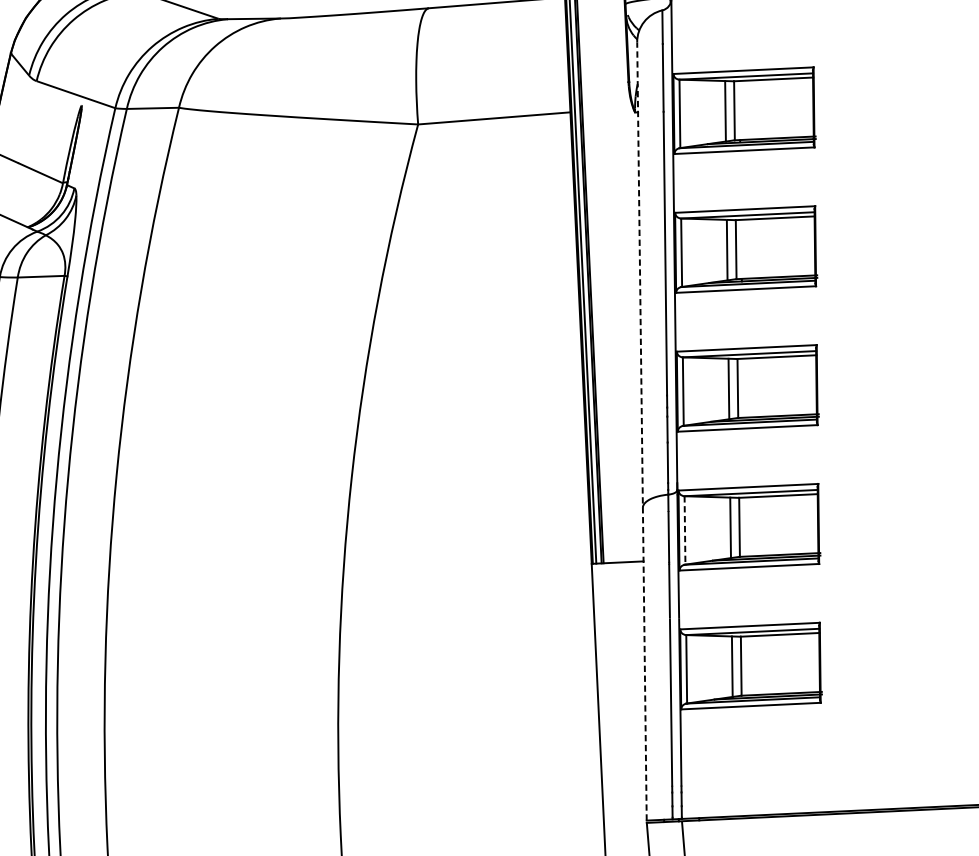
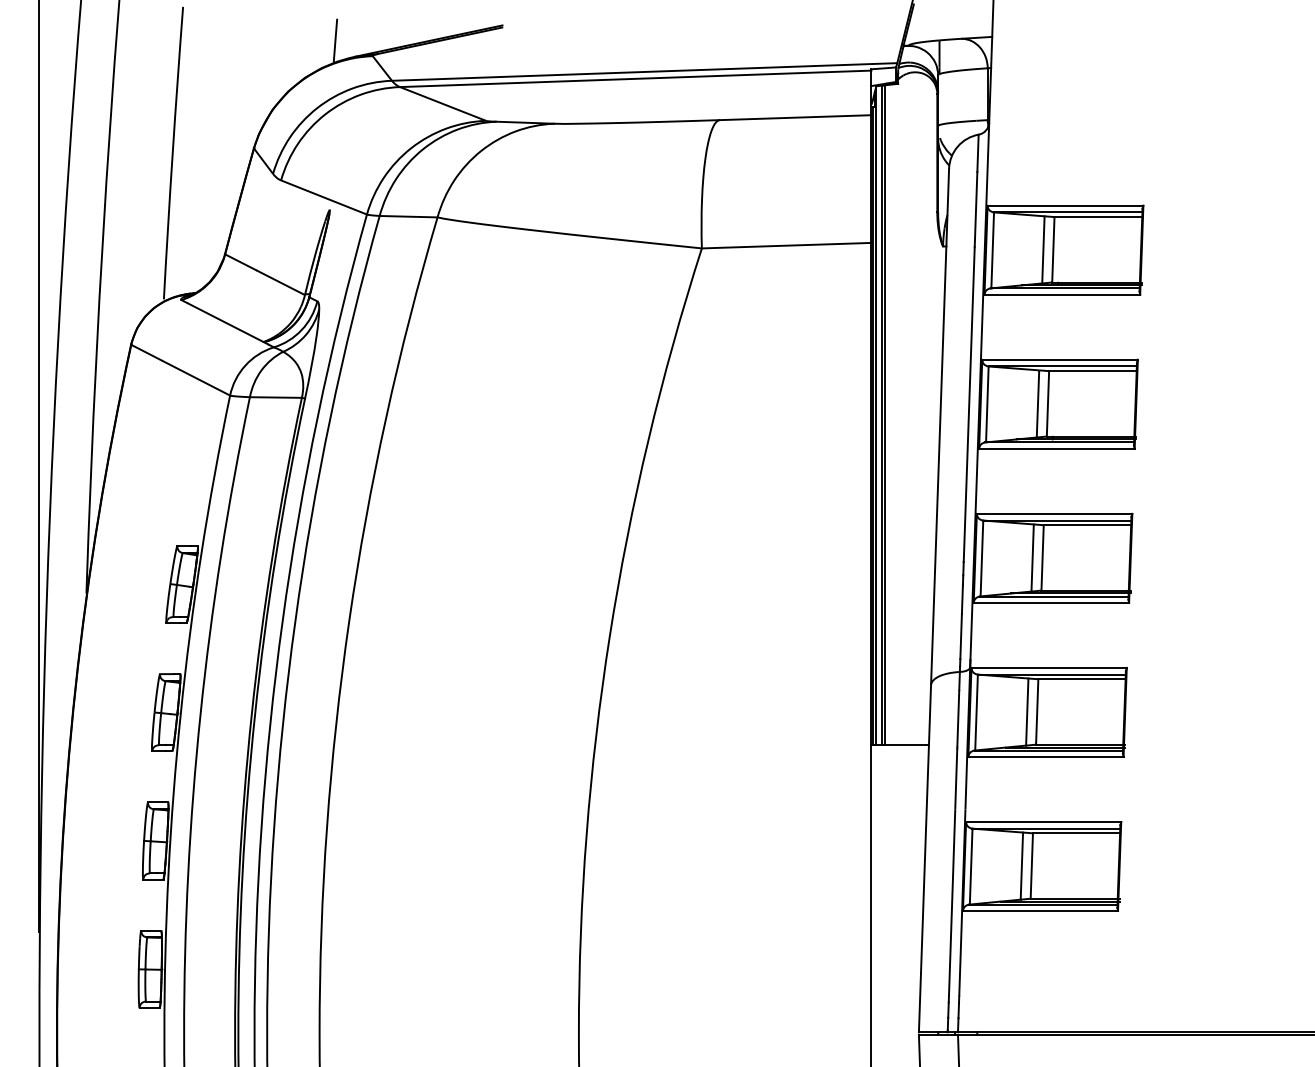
line: (642, 431) -> (934, 600), dashed -> solid
line: (684, 530) -> (976, 712), dashed -> solid

